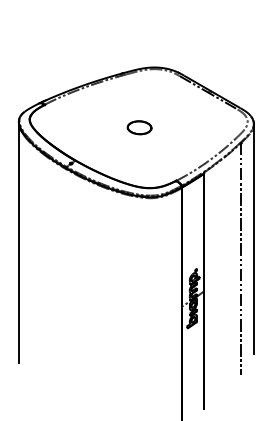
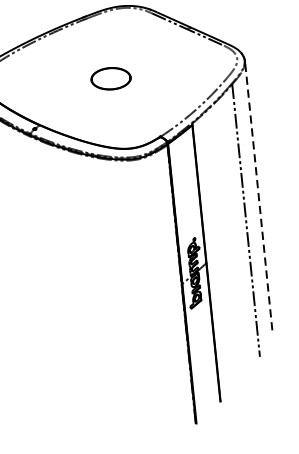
part: (139, 127) -> (110, 78), size x1.4
line: (254, 238) -> (259, 195), solid -> dashed

